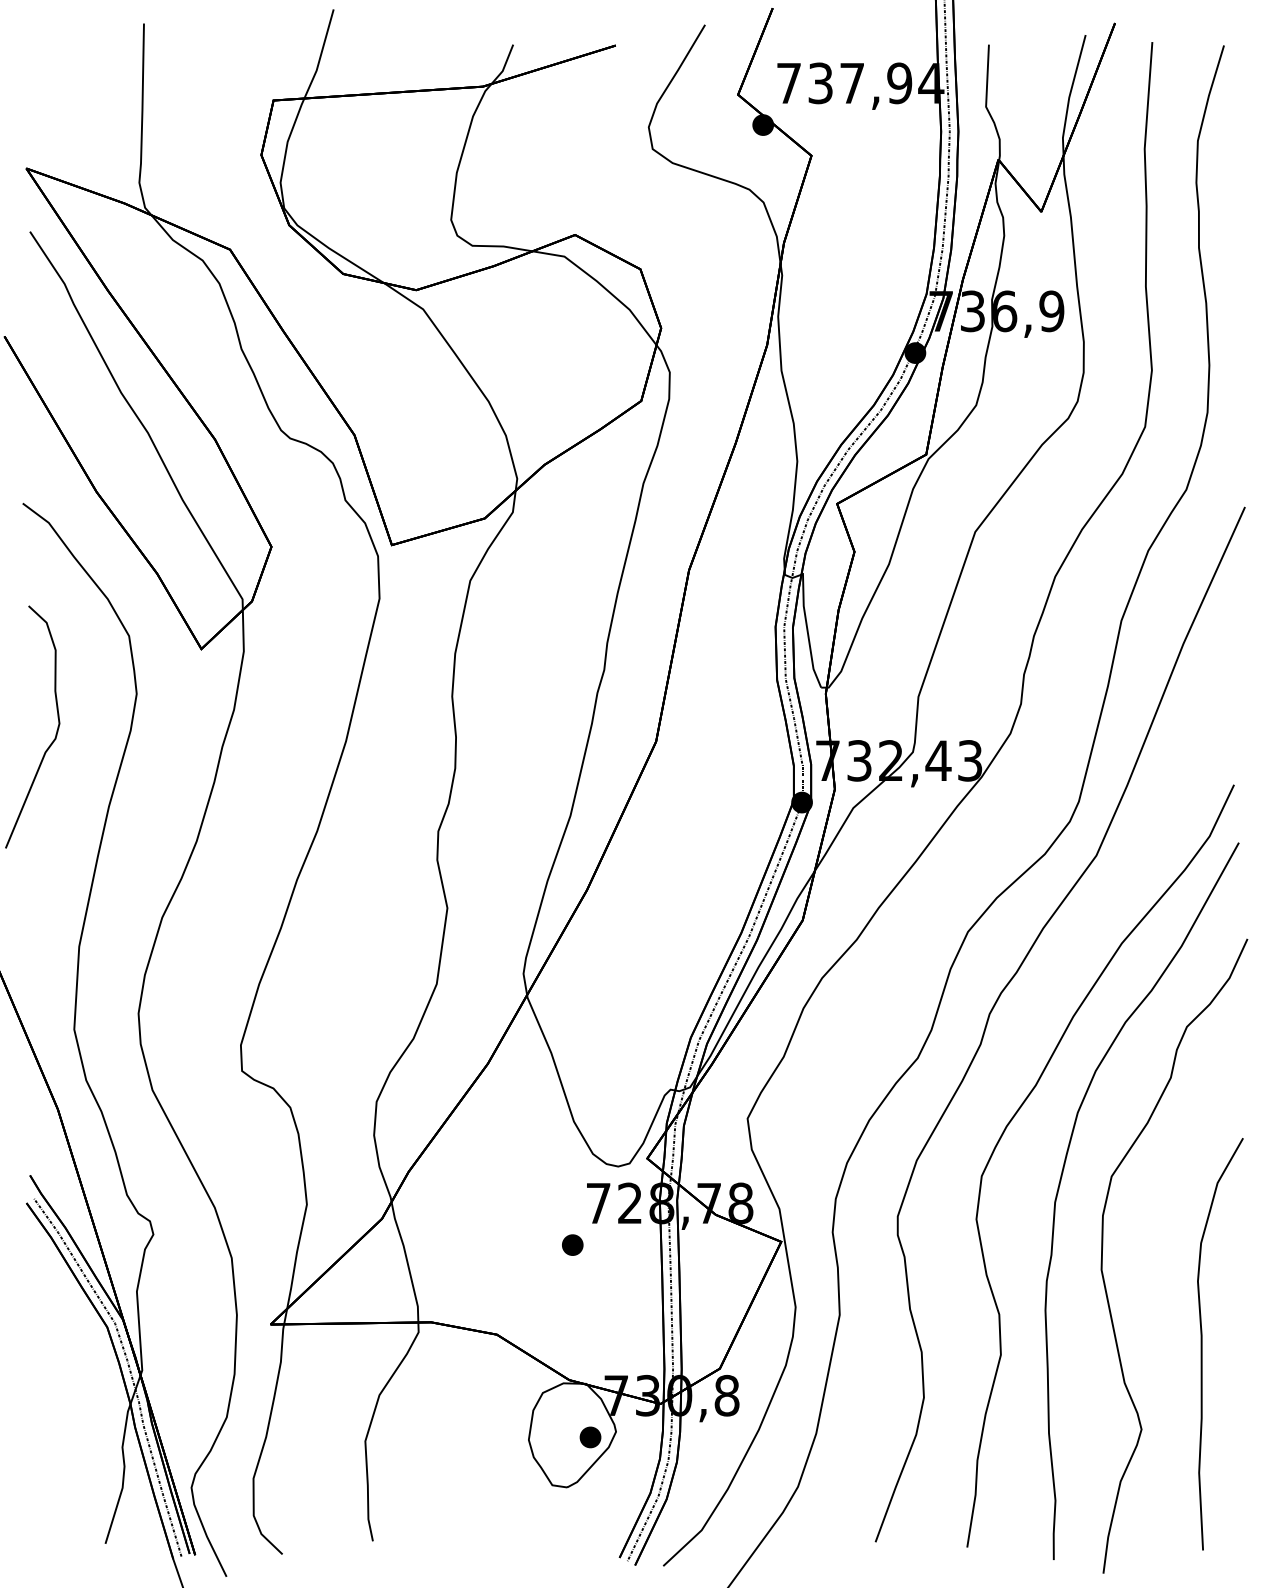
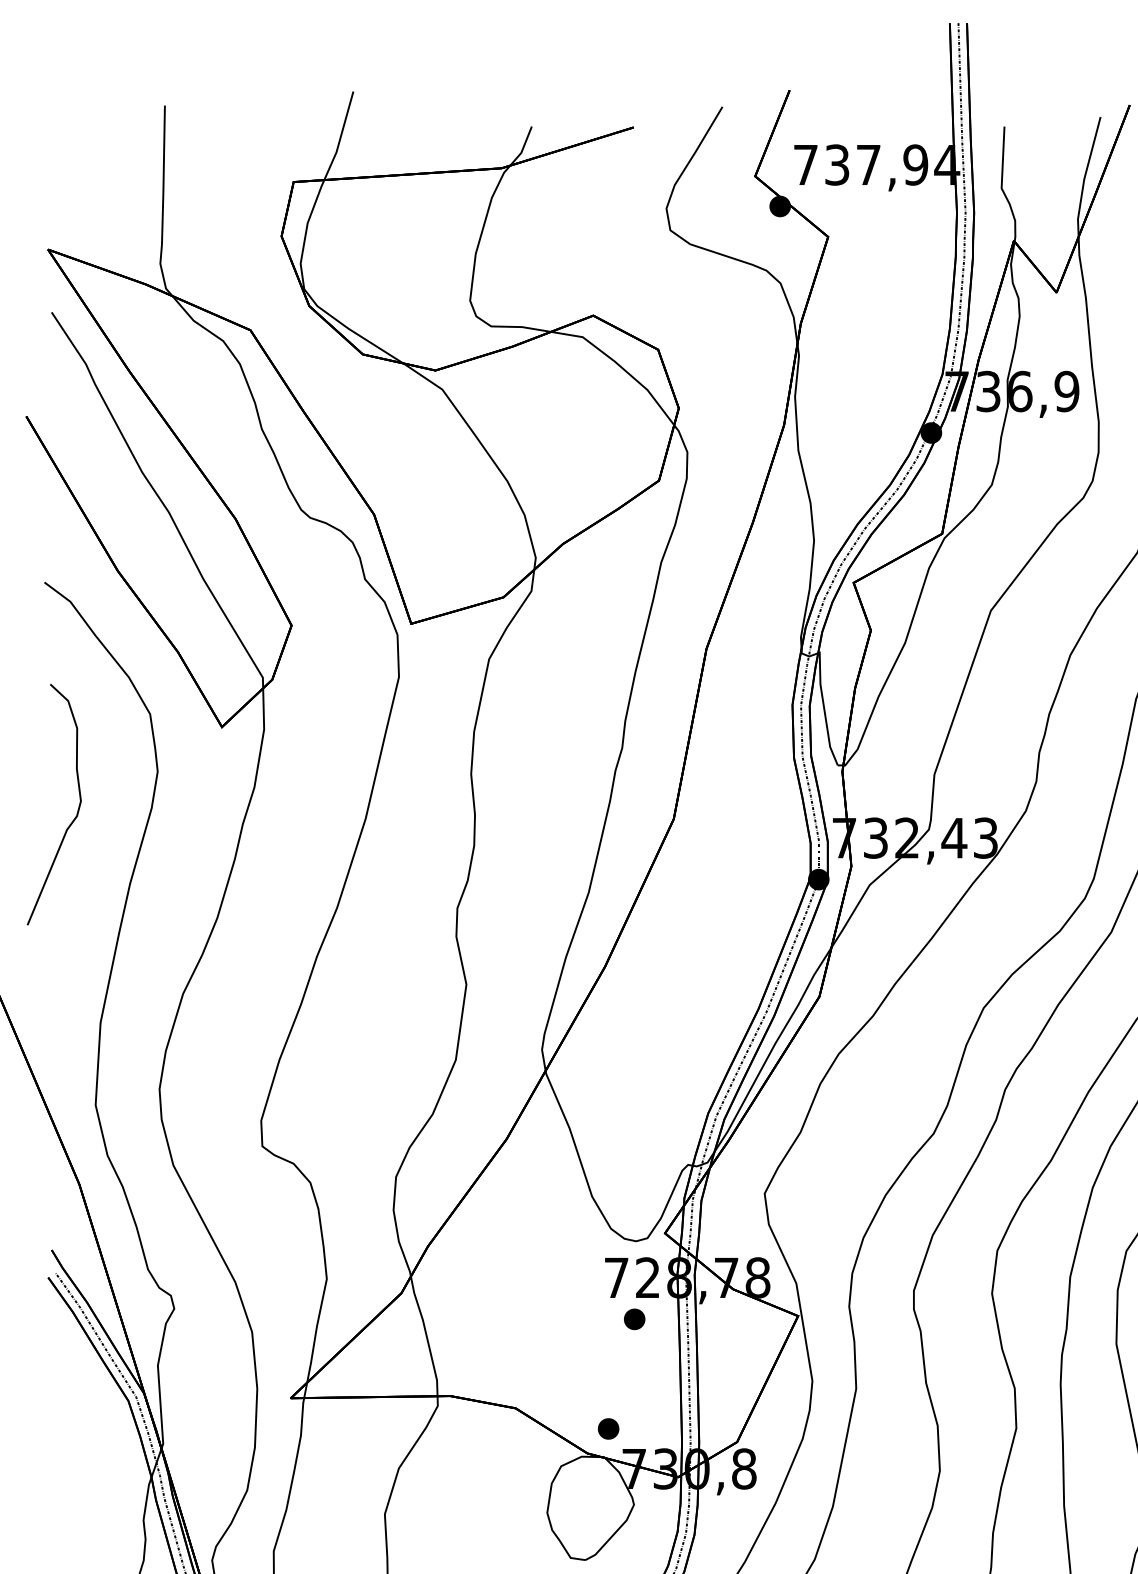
part: (572, 1244) -> (634, 1318), moved
part: (590, 1437) -> (608, 1429), moved

